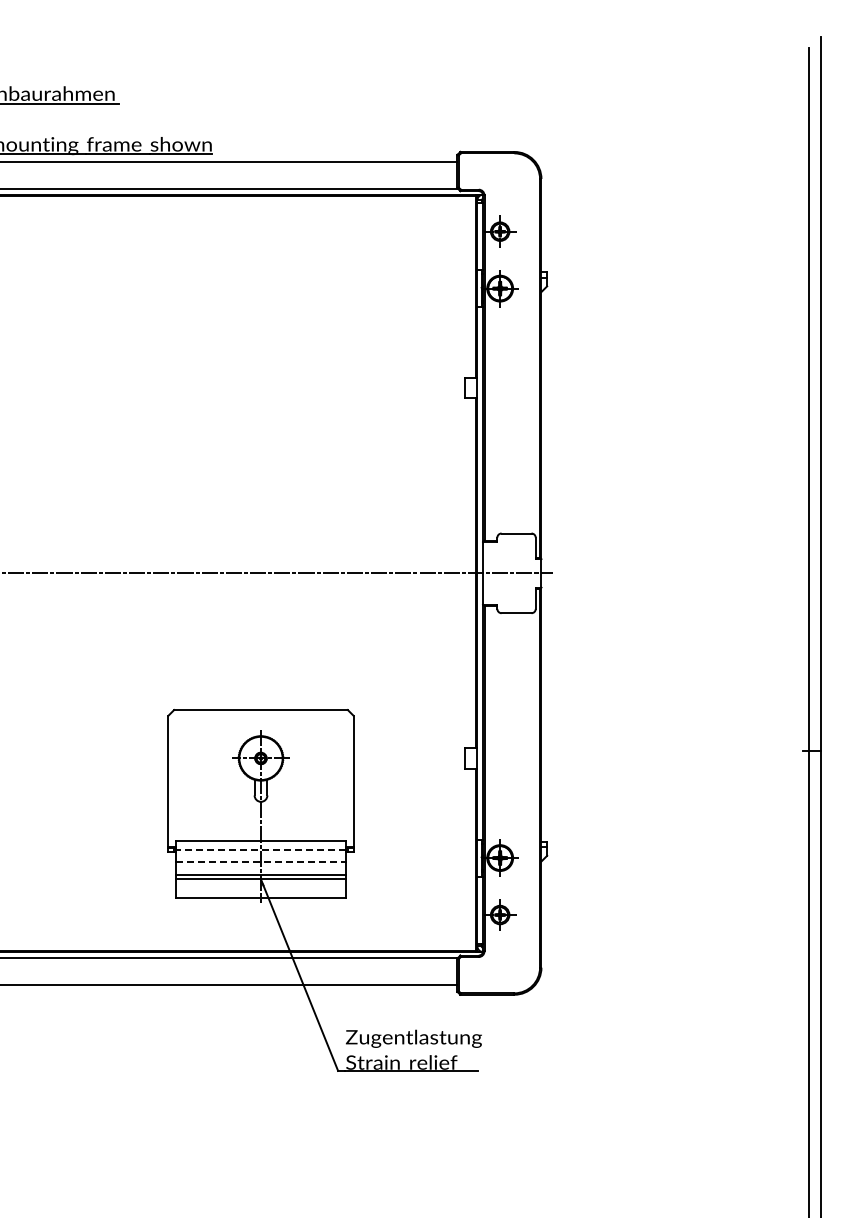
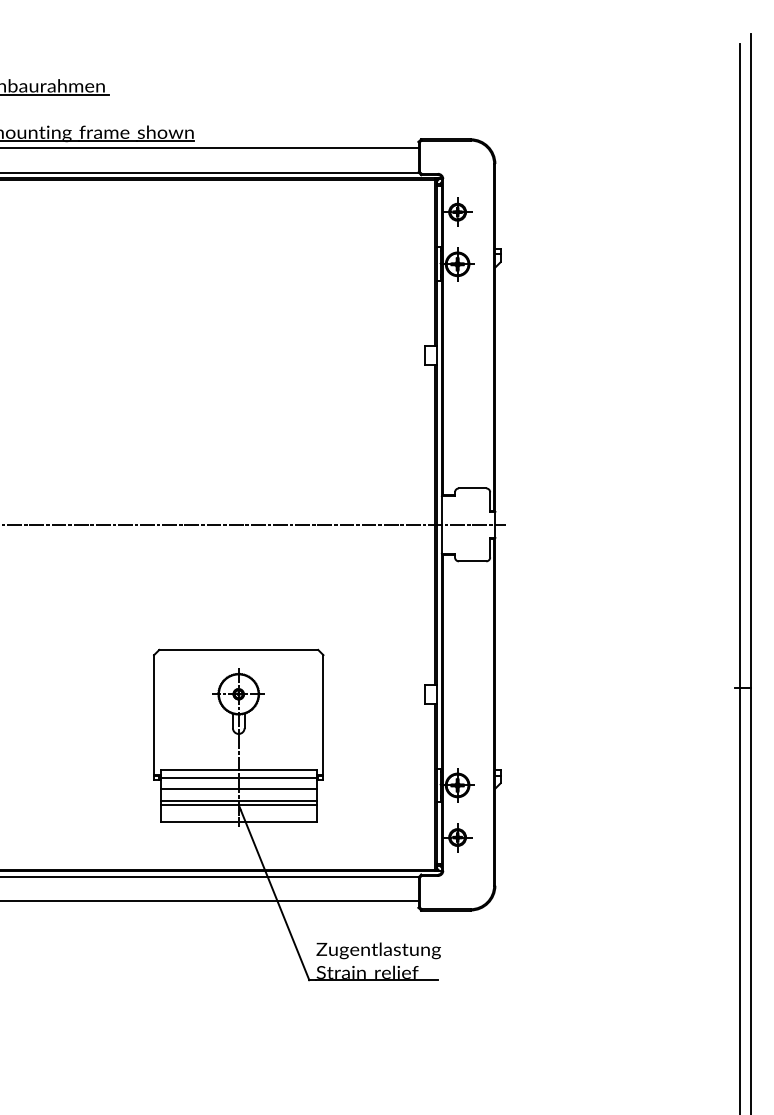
line: (260, 850) -> (238, 778), dashed -> solid
line: (261, 861) -> (239, 788), dashed -> solid

